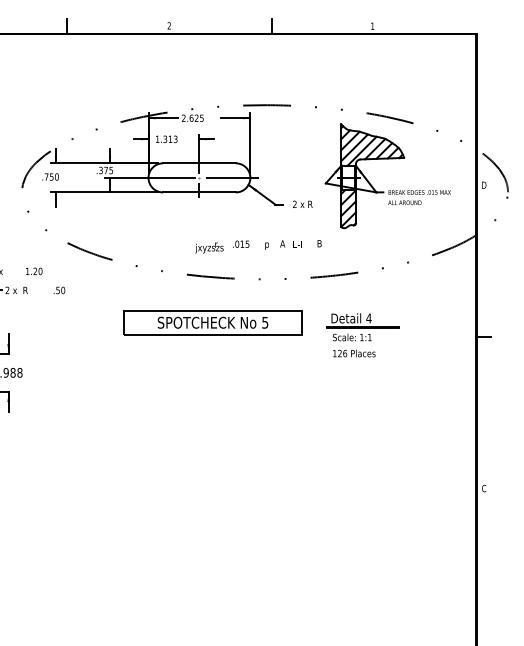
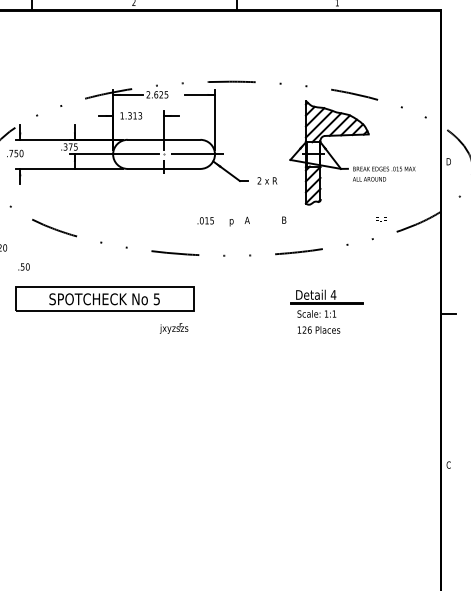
text: (297, 244) -> (380, 221), moved
text: (209, 247) -> (174, 328), moved
part: (212, 322) -> (104, 299), moved

